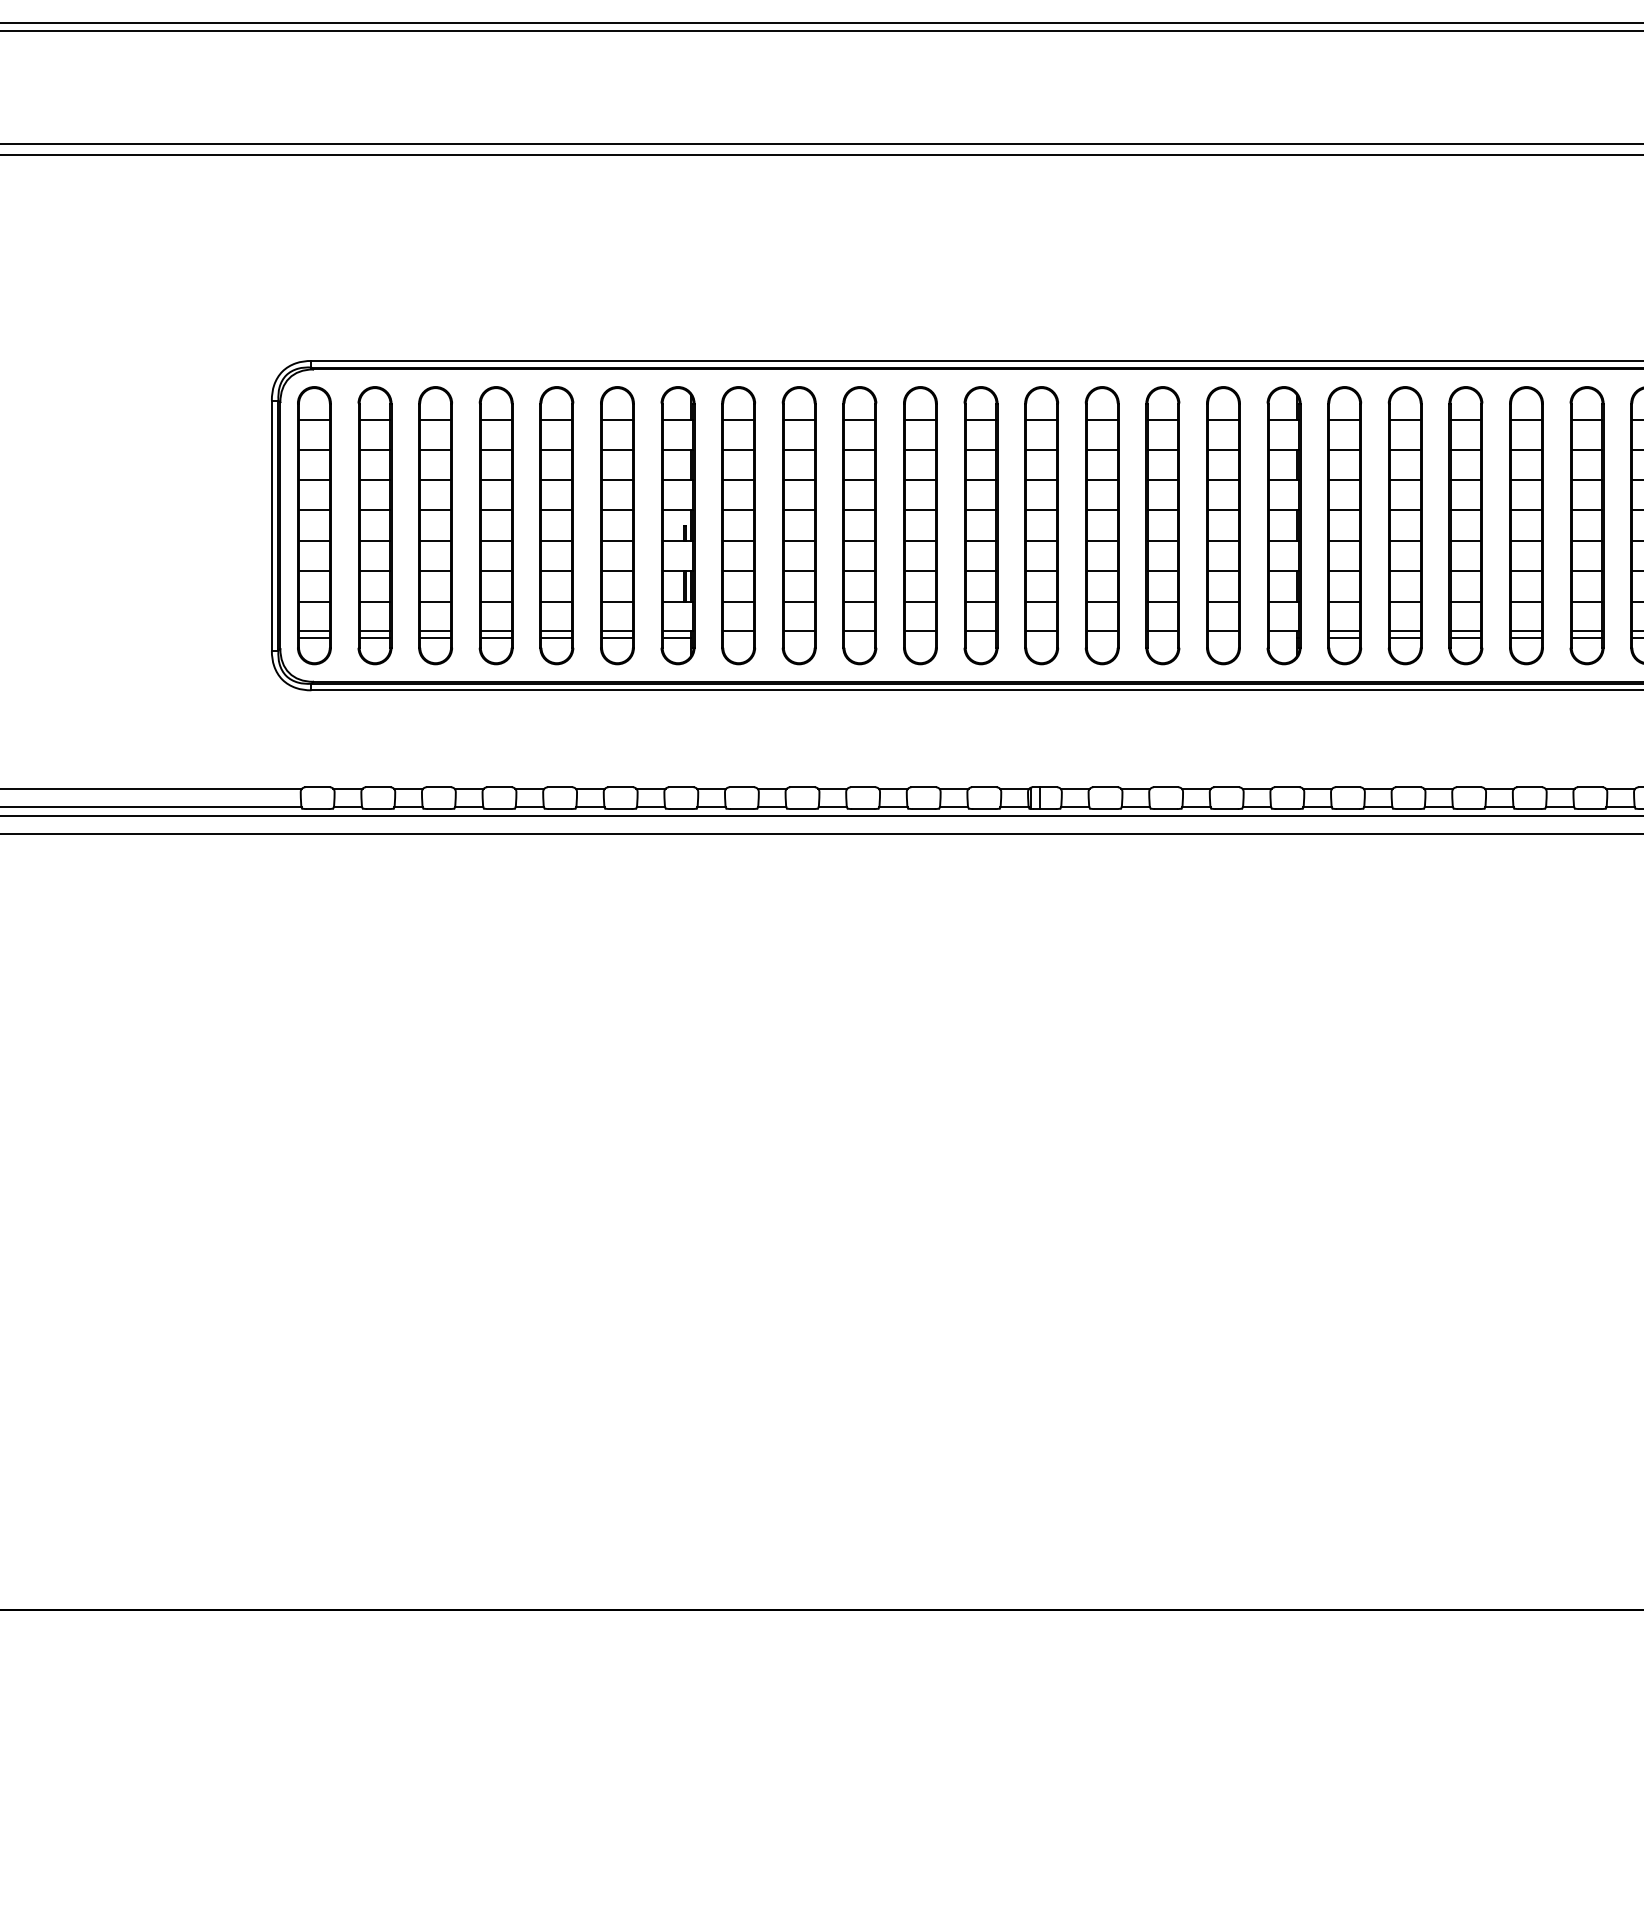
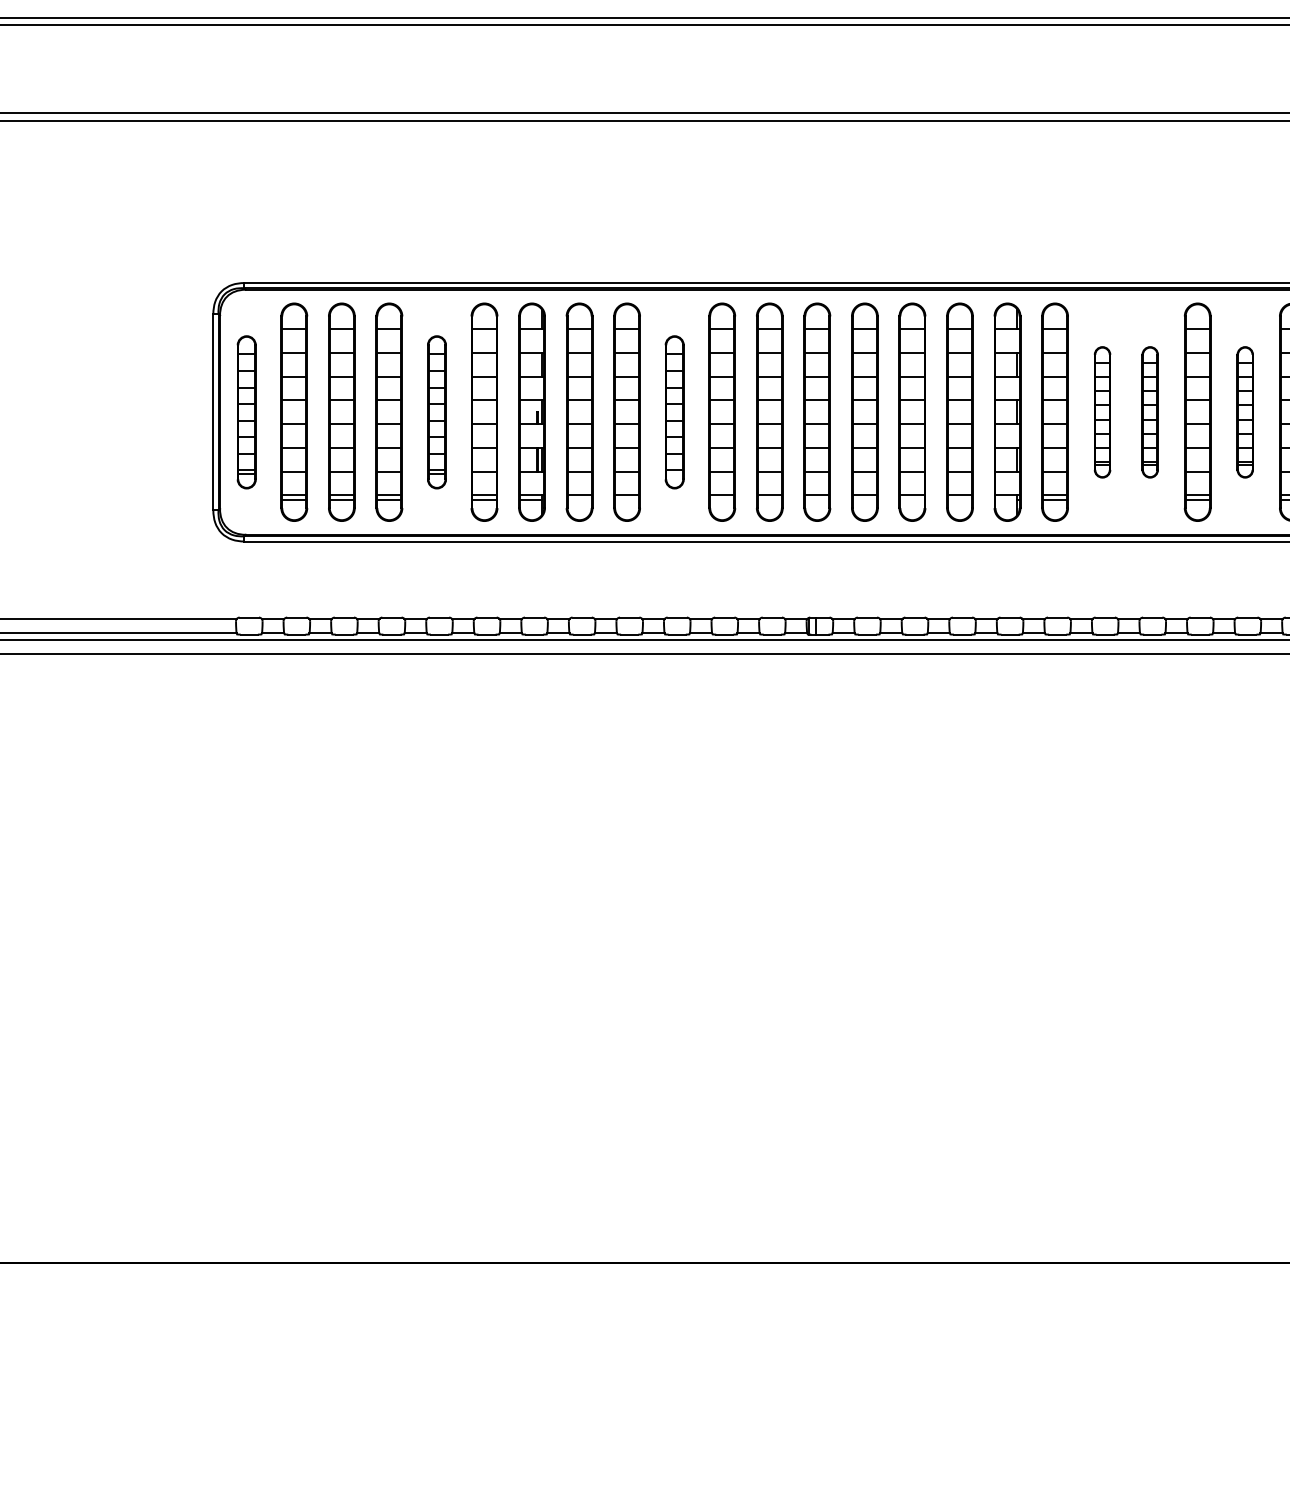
part: (314, 525) -> (246, 412), size x0.7
part: (556, 525) -> (436, 412), size x0.7
part: (859, 525) -> (674, 412), size x0.7
part: (1404, 525) -> (1102, 412), size x0.6
part: (1465, 525) -> (1149, 412), size x0.6
part: (1586, 525) -> (1244, 412), size x0.6

